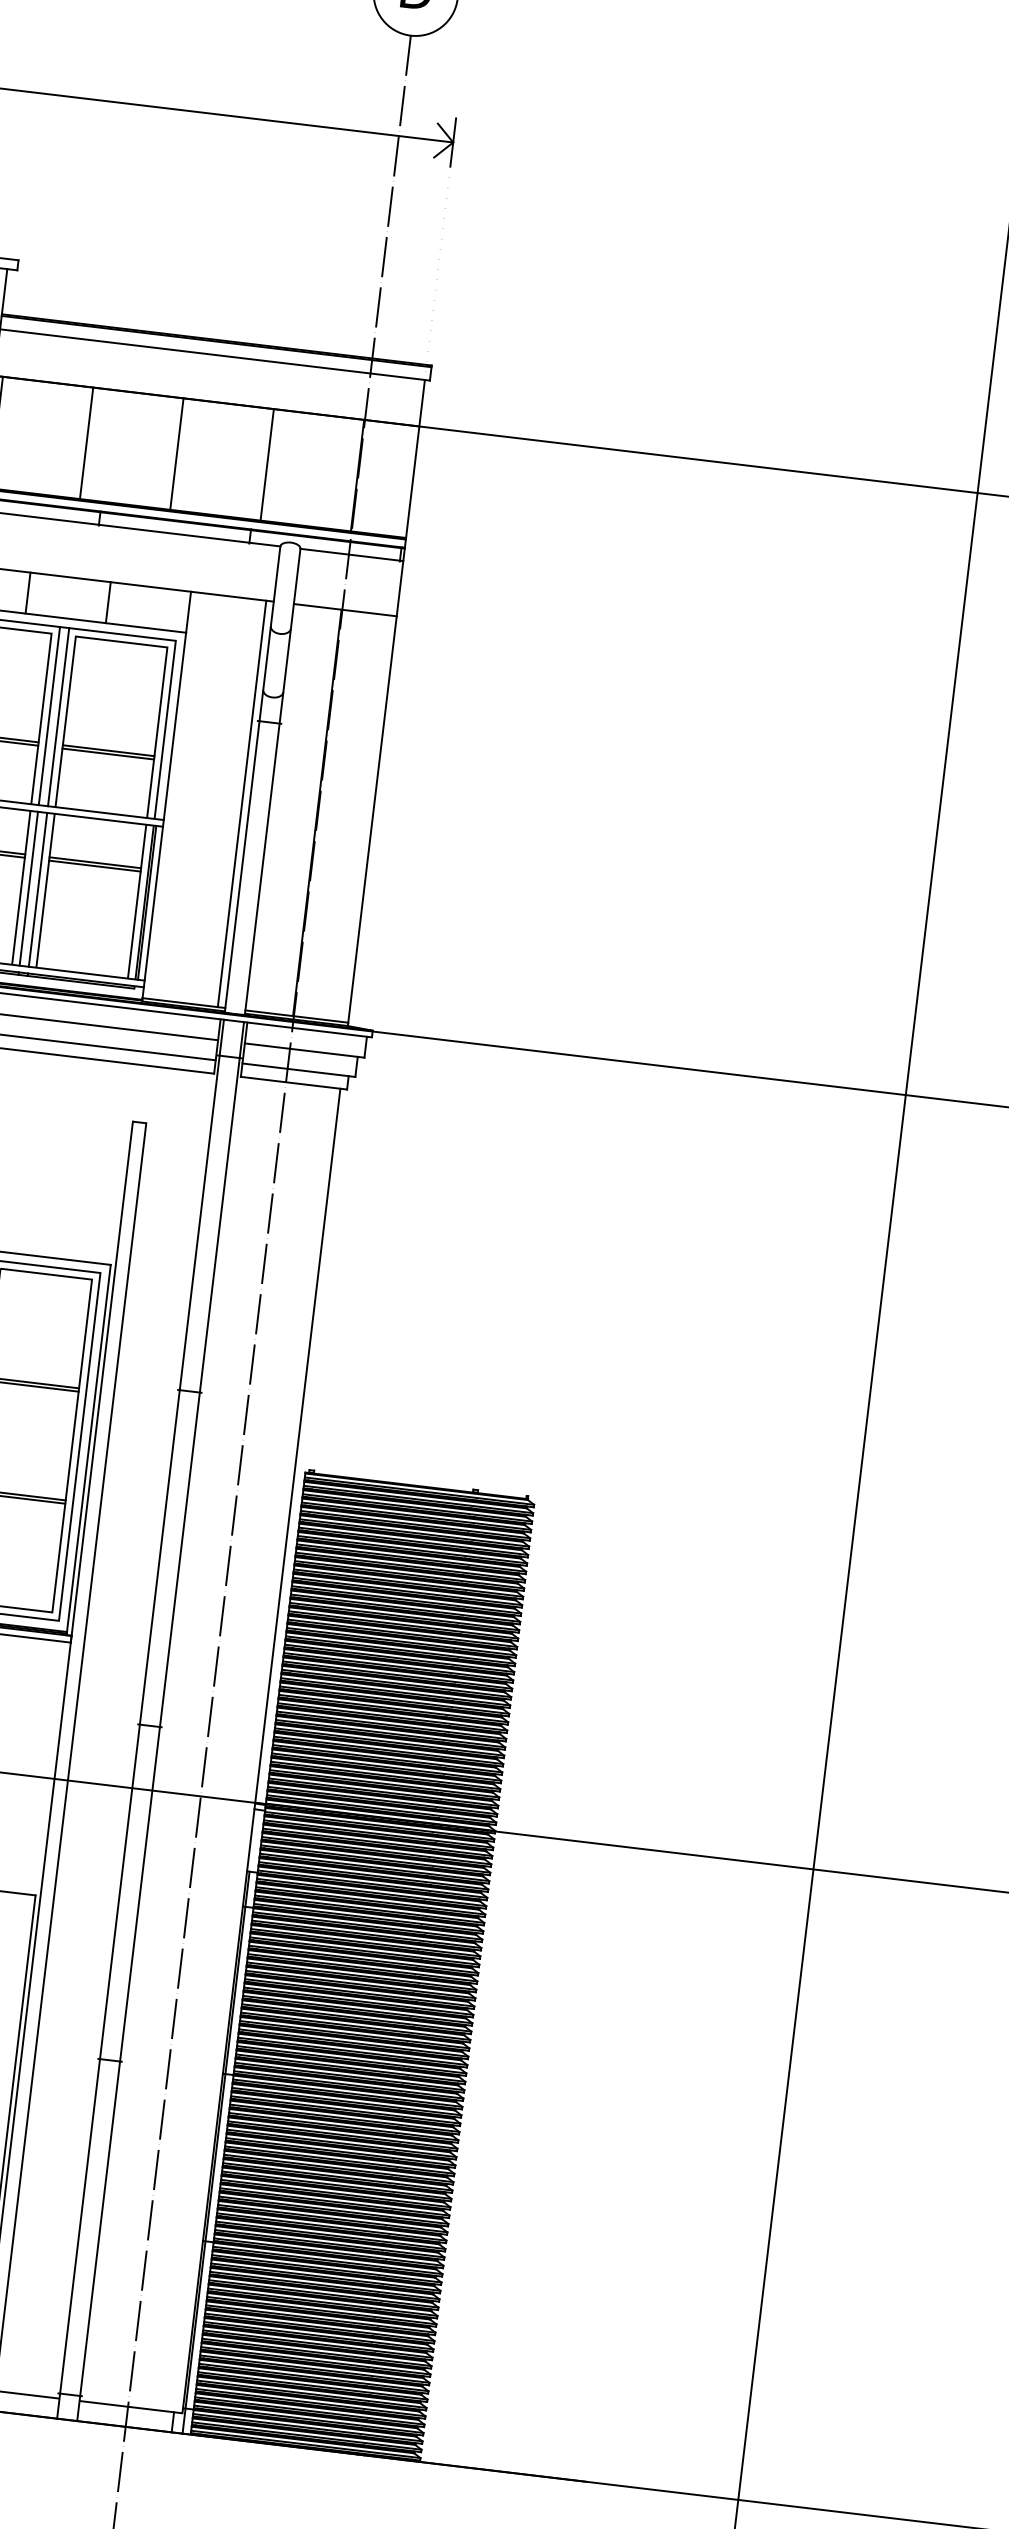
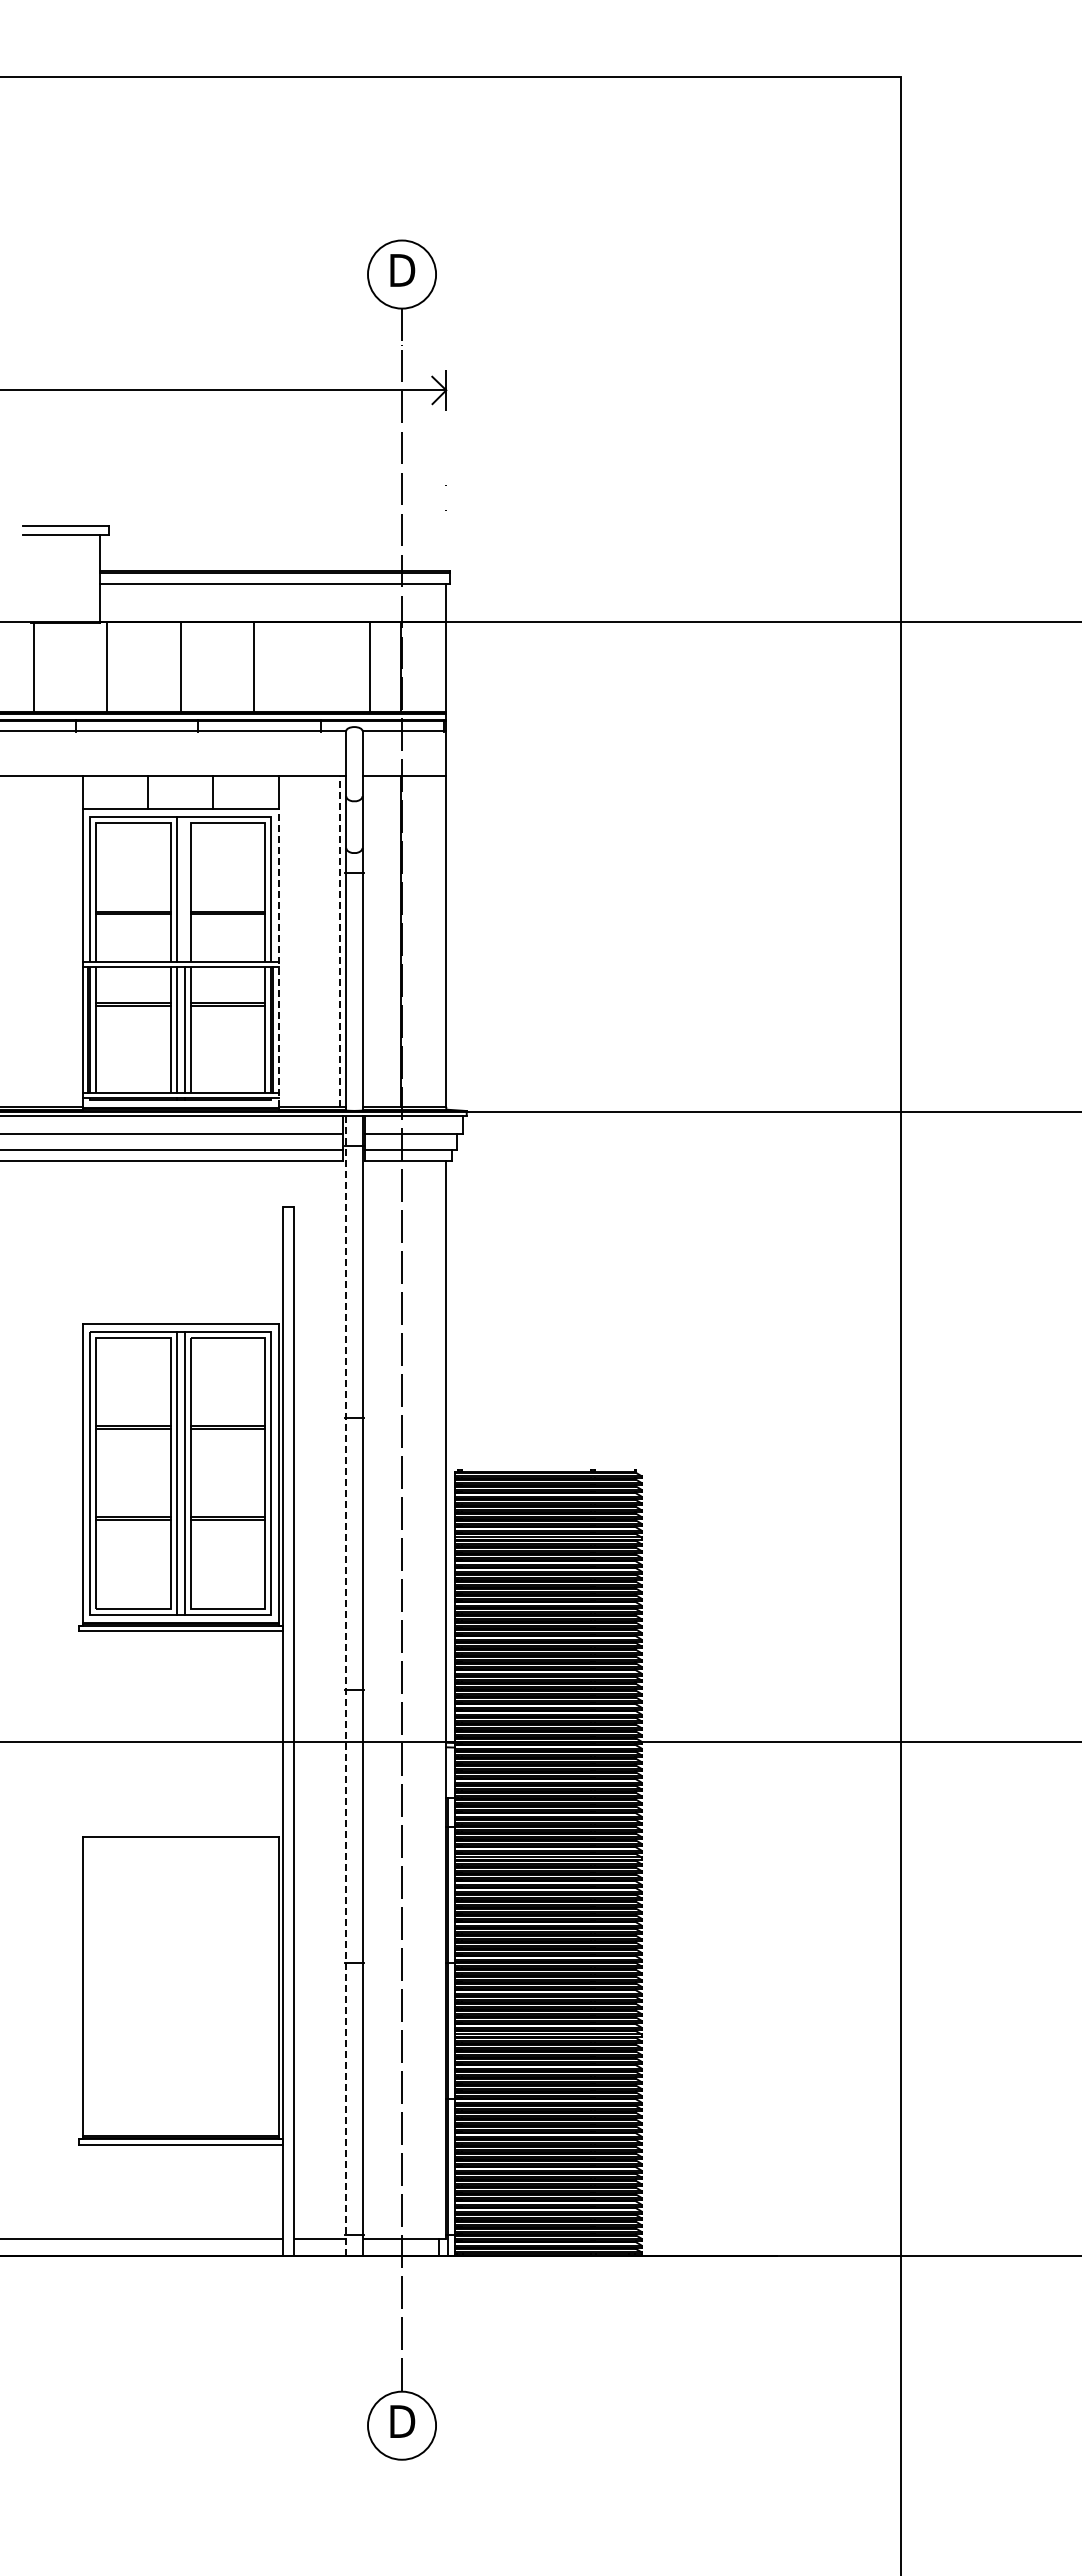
line: (266, 464) -> (369, 666), moved
line: (58, 716) -> (184, 888), removed
line: (242, 803) -> (340, 941), solid -> dashed
line: (163, 815) -> (278, 958), solid -> dashed
line: (140, 1719) -> (346, 1686), solid -> dashed

